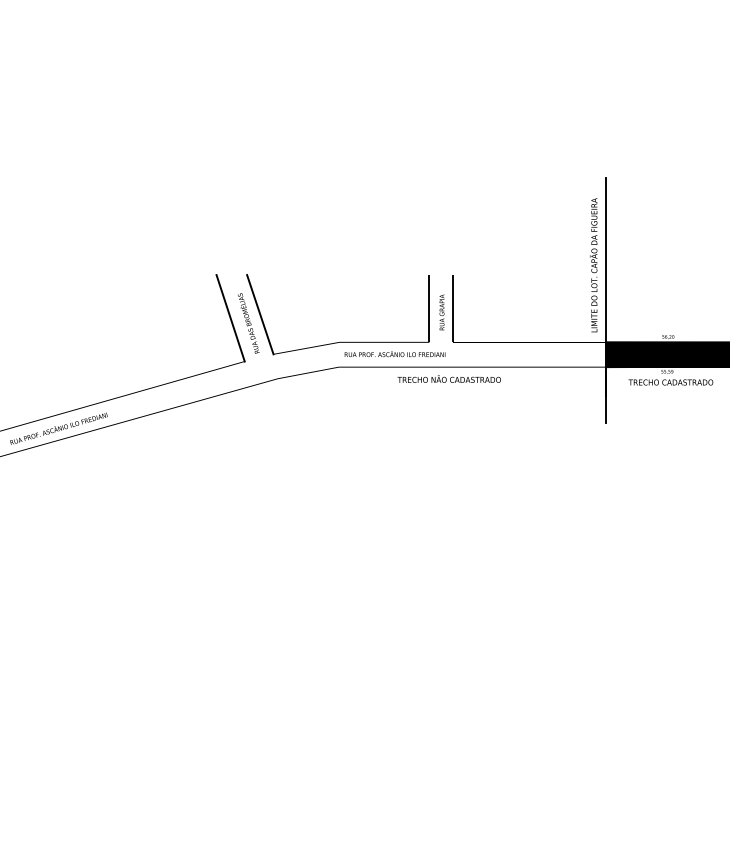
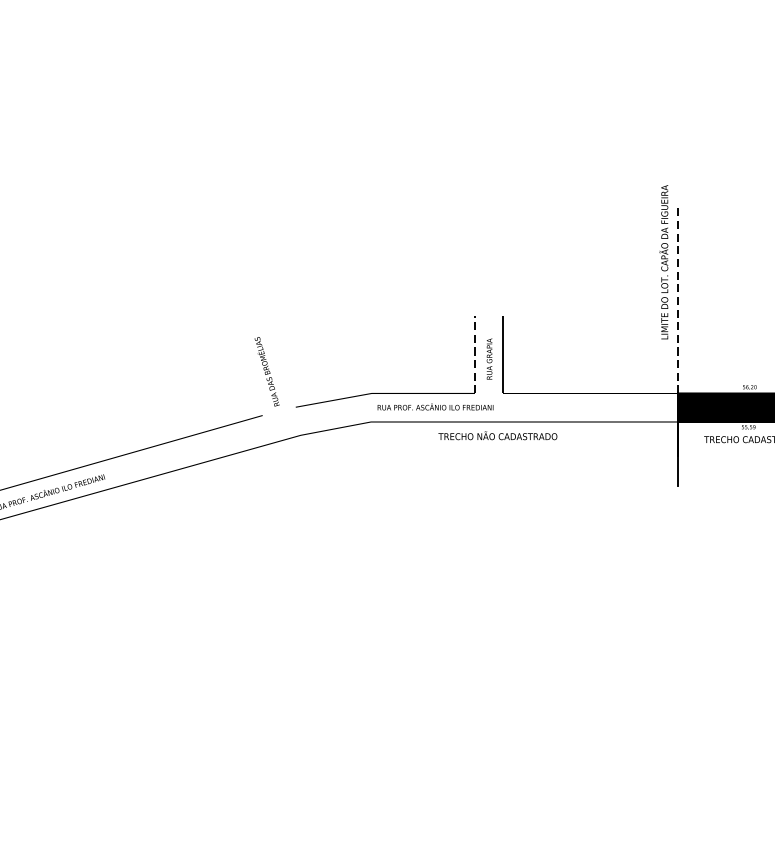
line: (606, 259) -> (678, 298), solid -> dashed
text: (593, 265) -> (663, 262), moved
line: (429, 308) -> (475, 354), solid -> dashed
line: (260, 314) -> (280, 361), removed
line: (230, 318) -> (246, 366), removed

